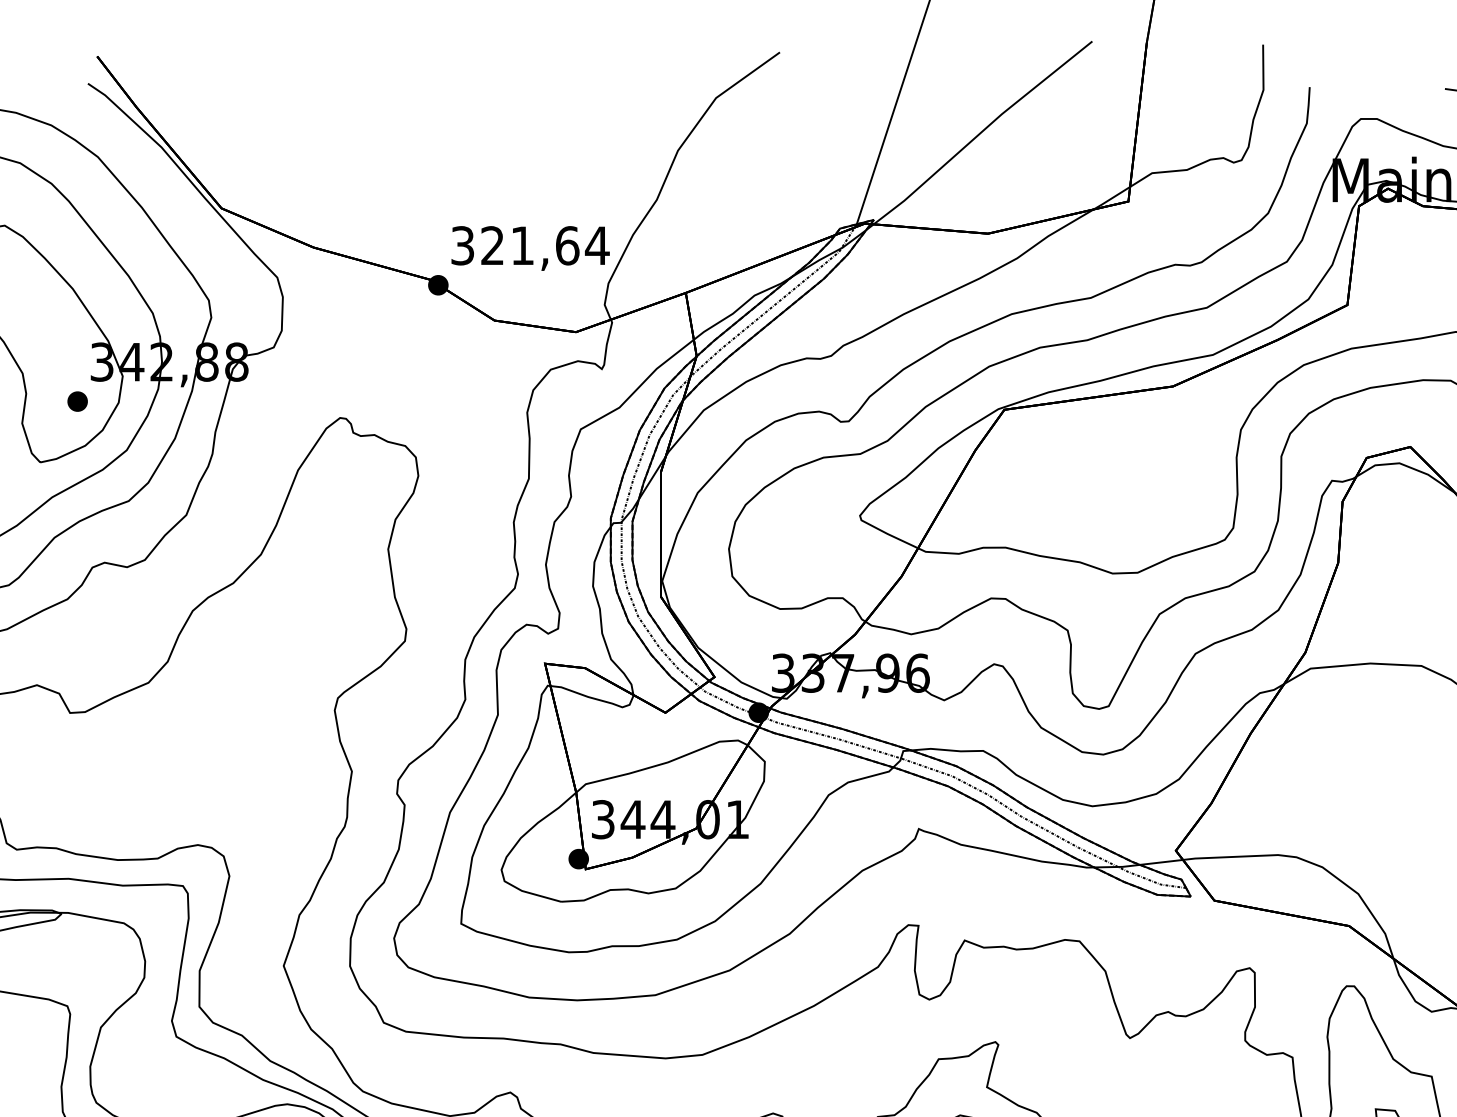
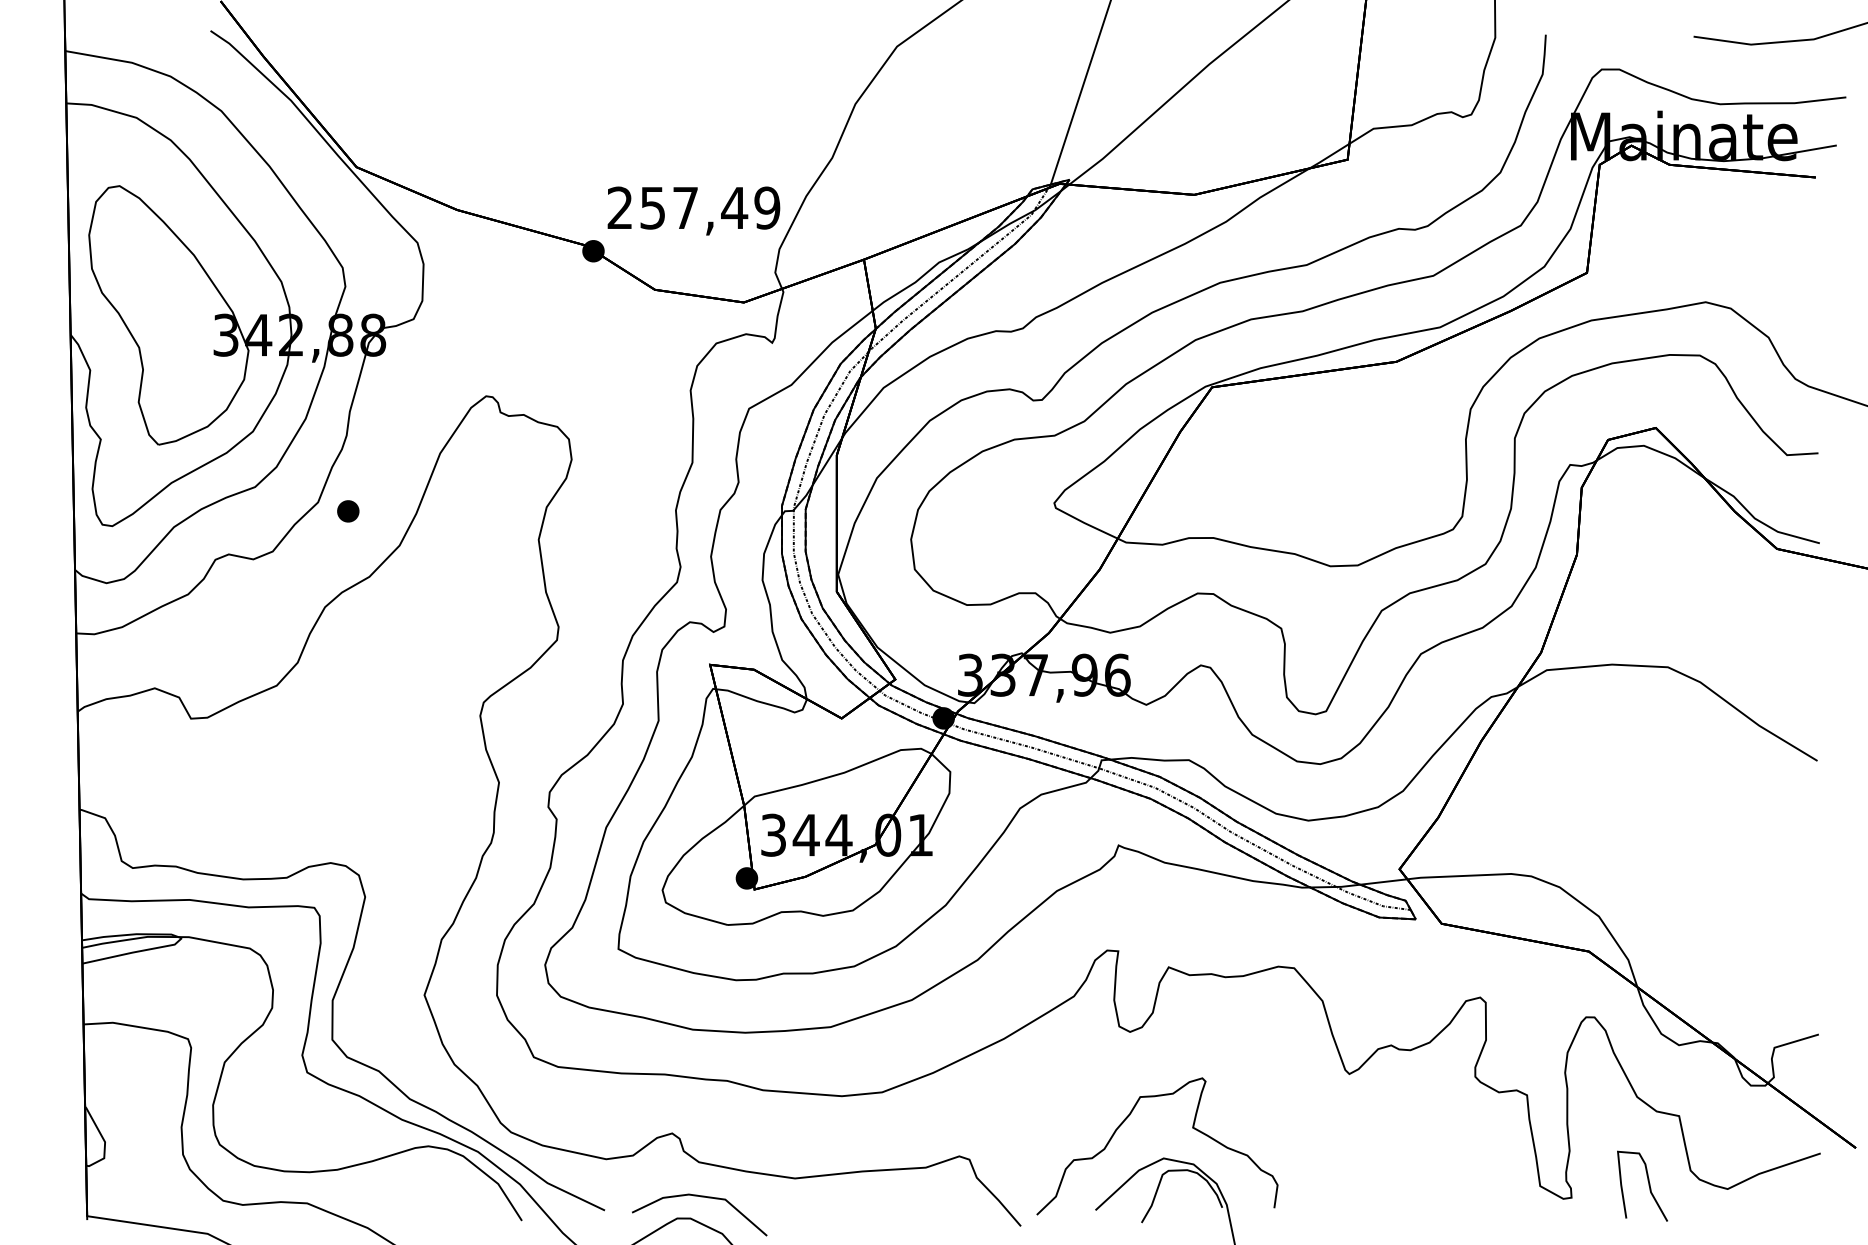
text: (529, 245) -> (693, 207), 321,64 -> 257,49
part: (77, 401) -> (348, 511), moved

